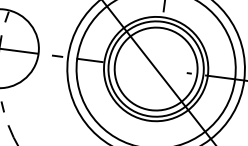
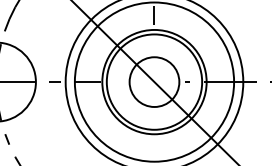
circle: (156, 68) -> (154, 81), size x0.6

